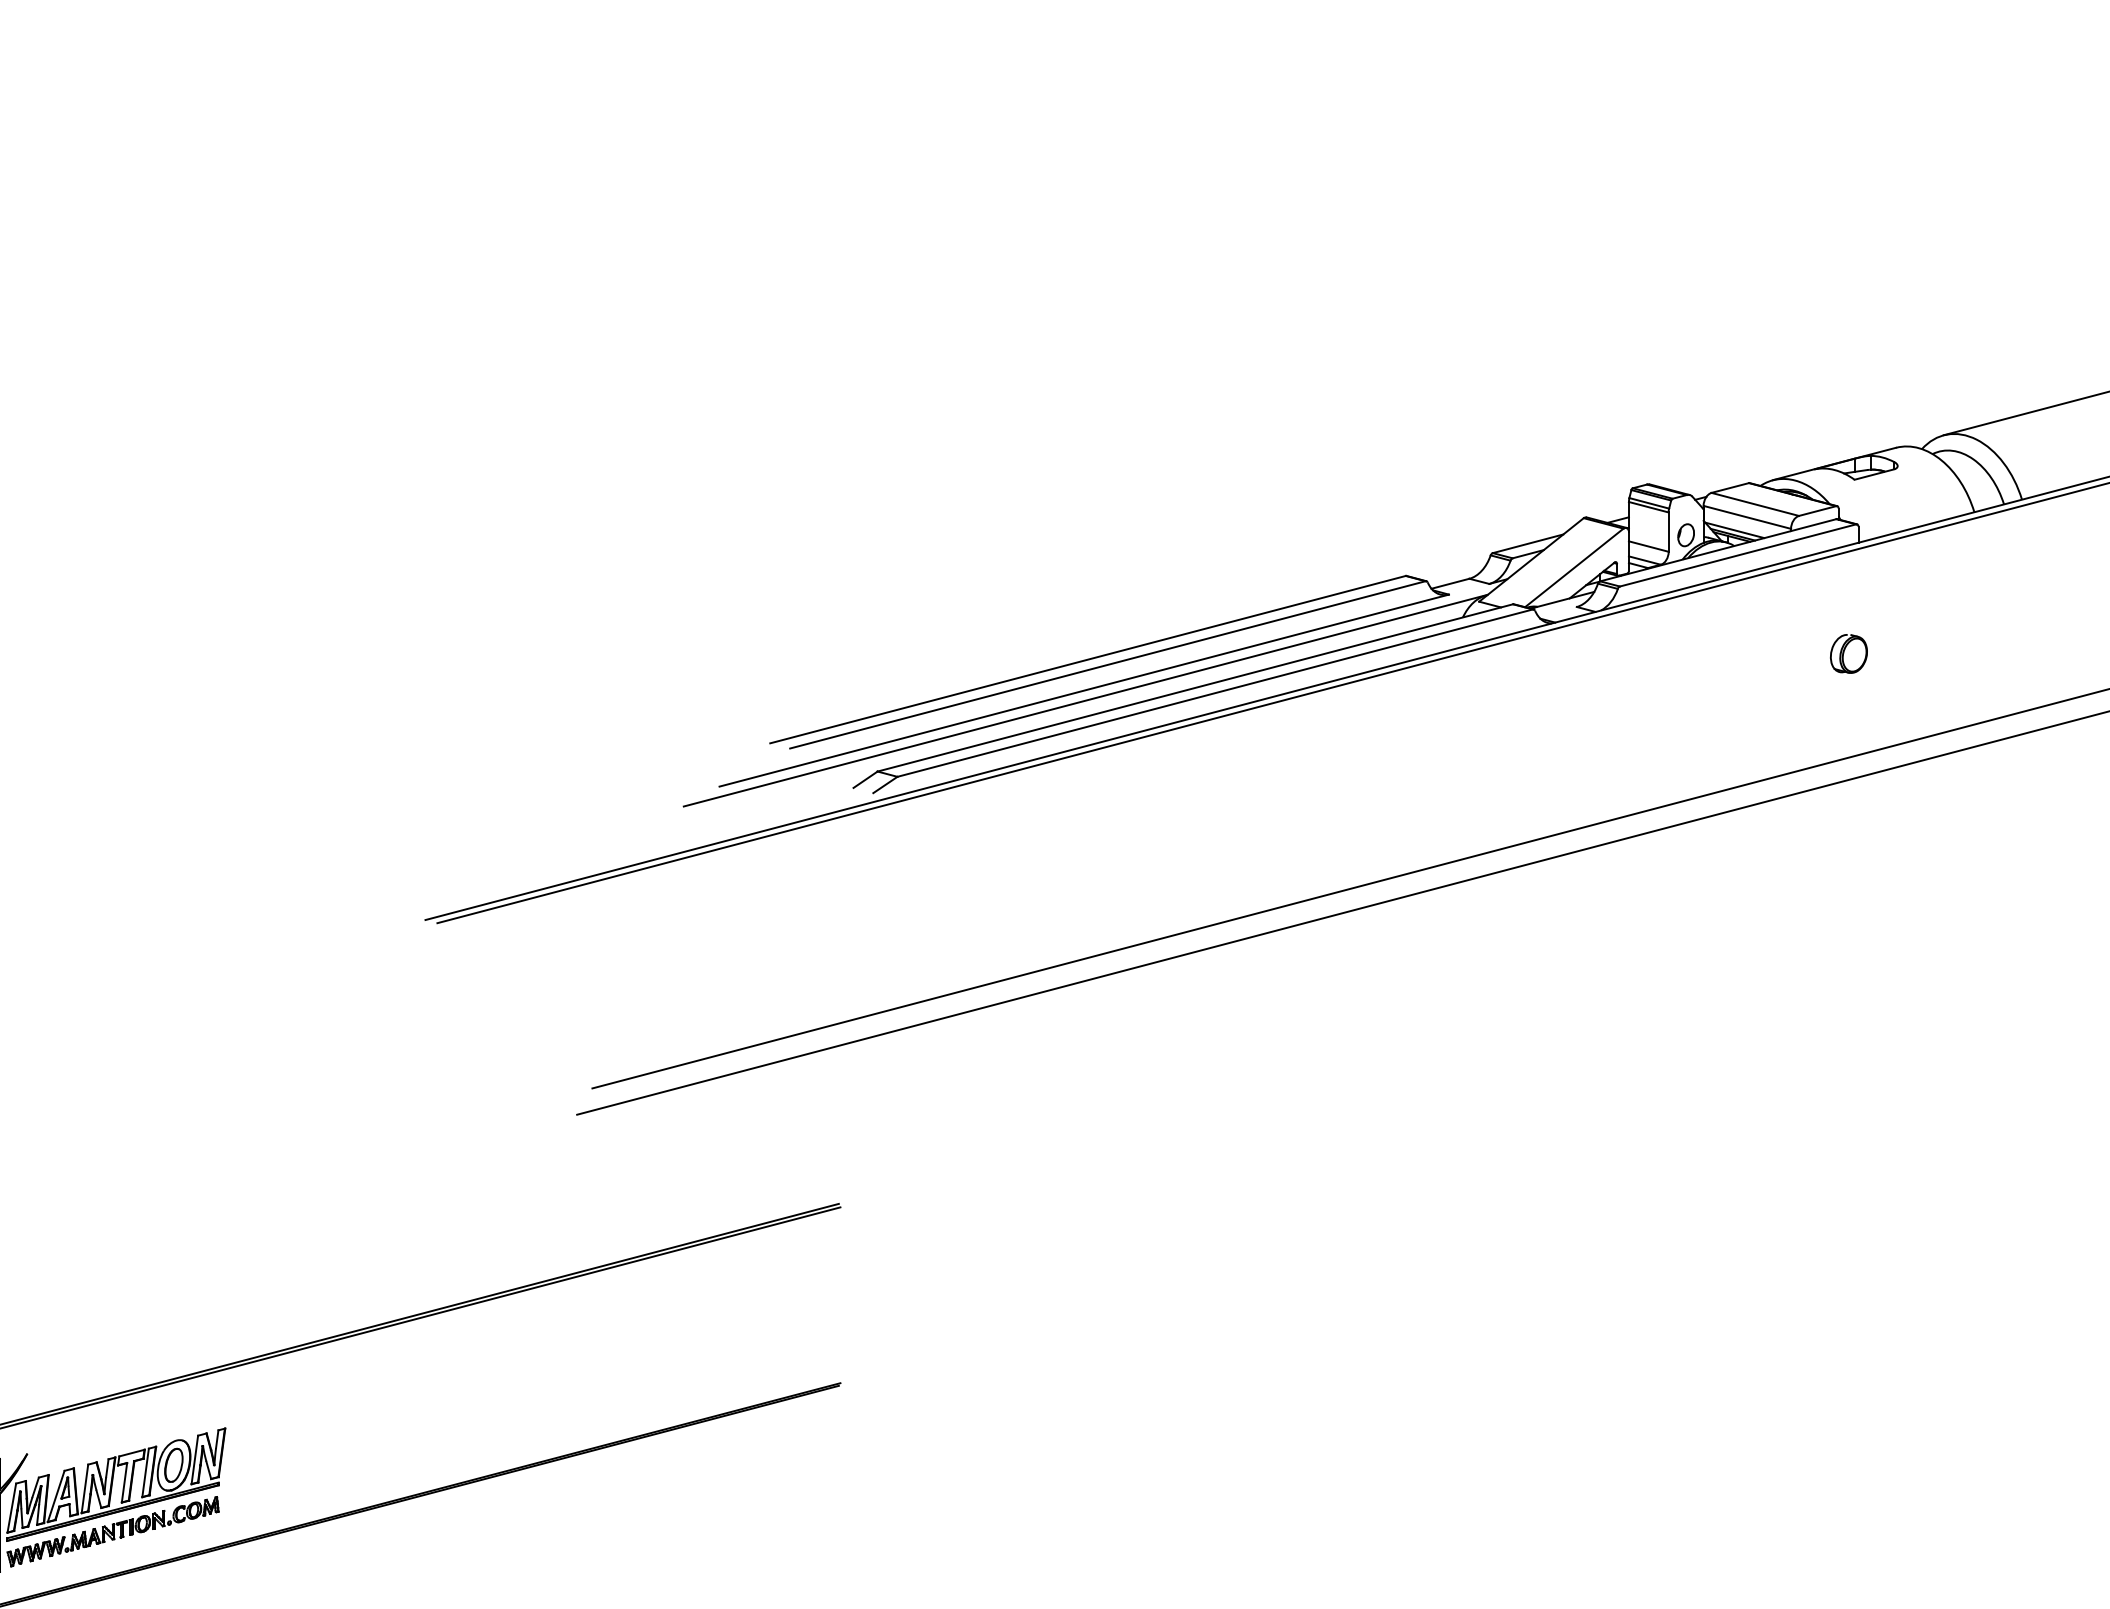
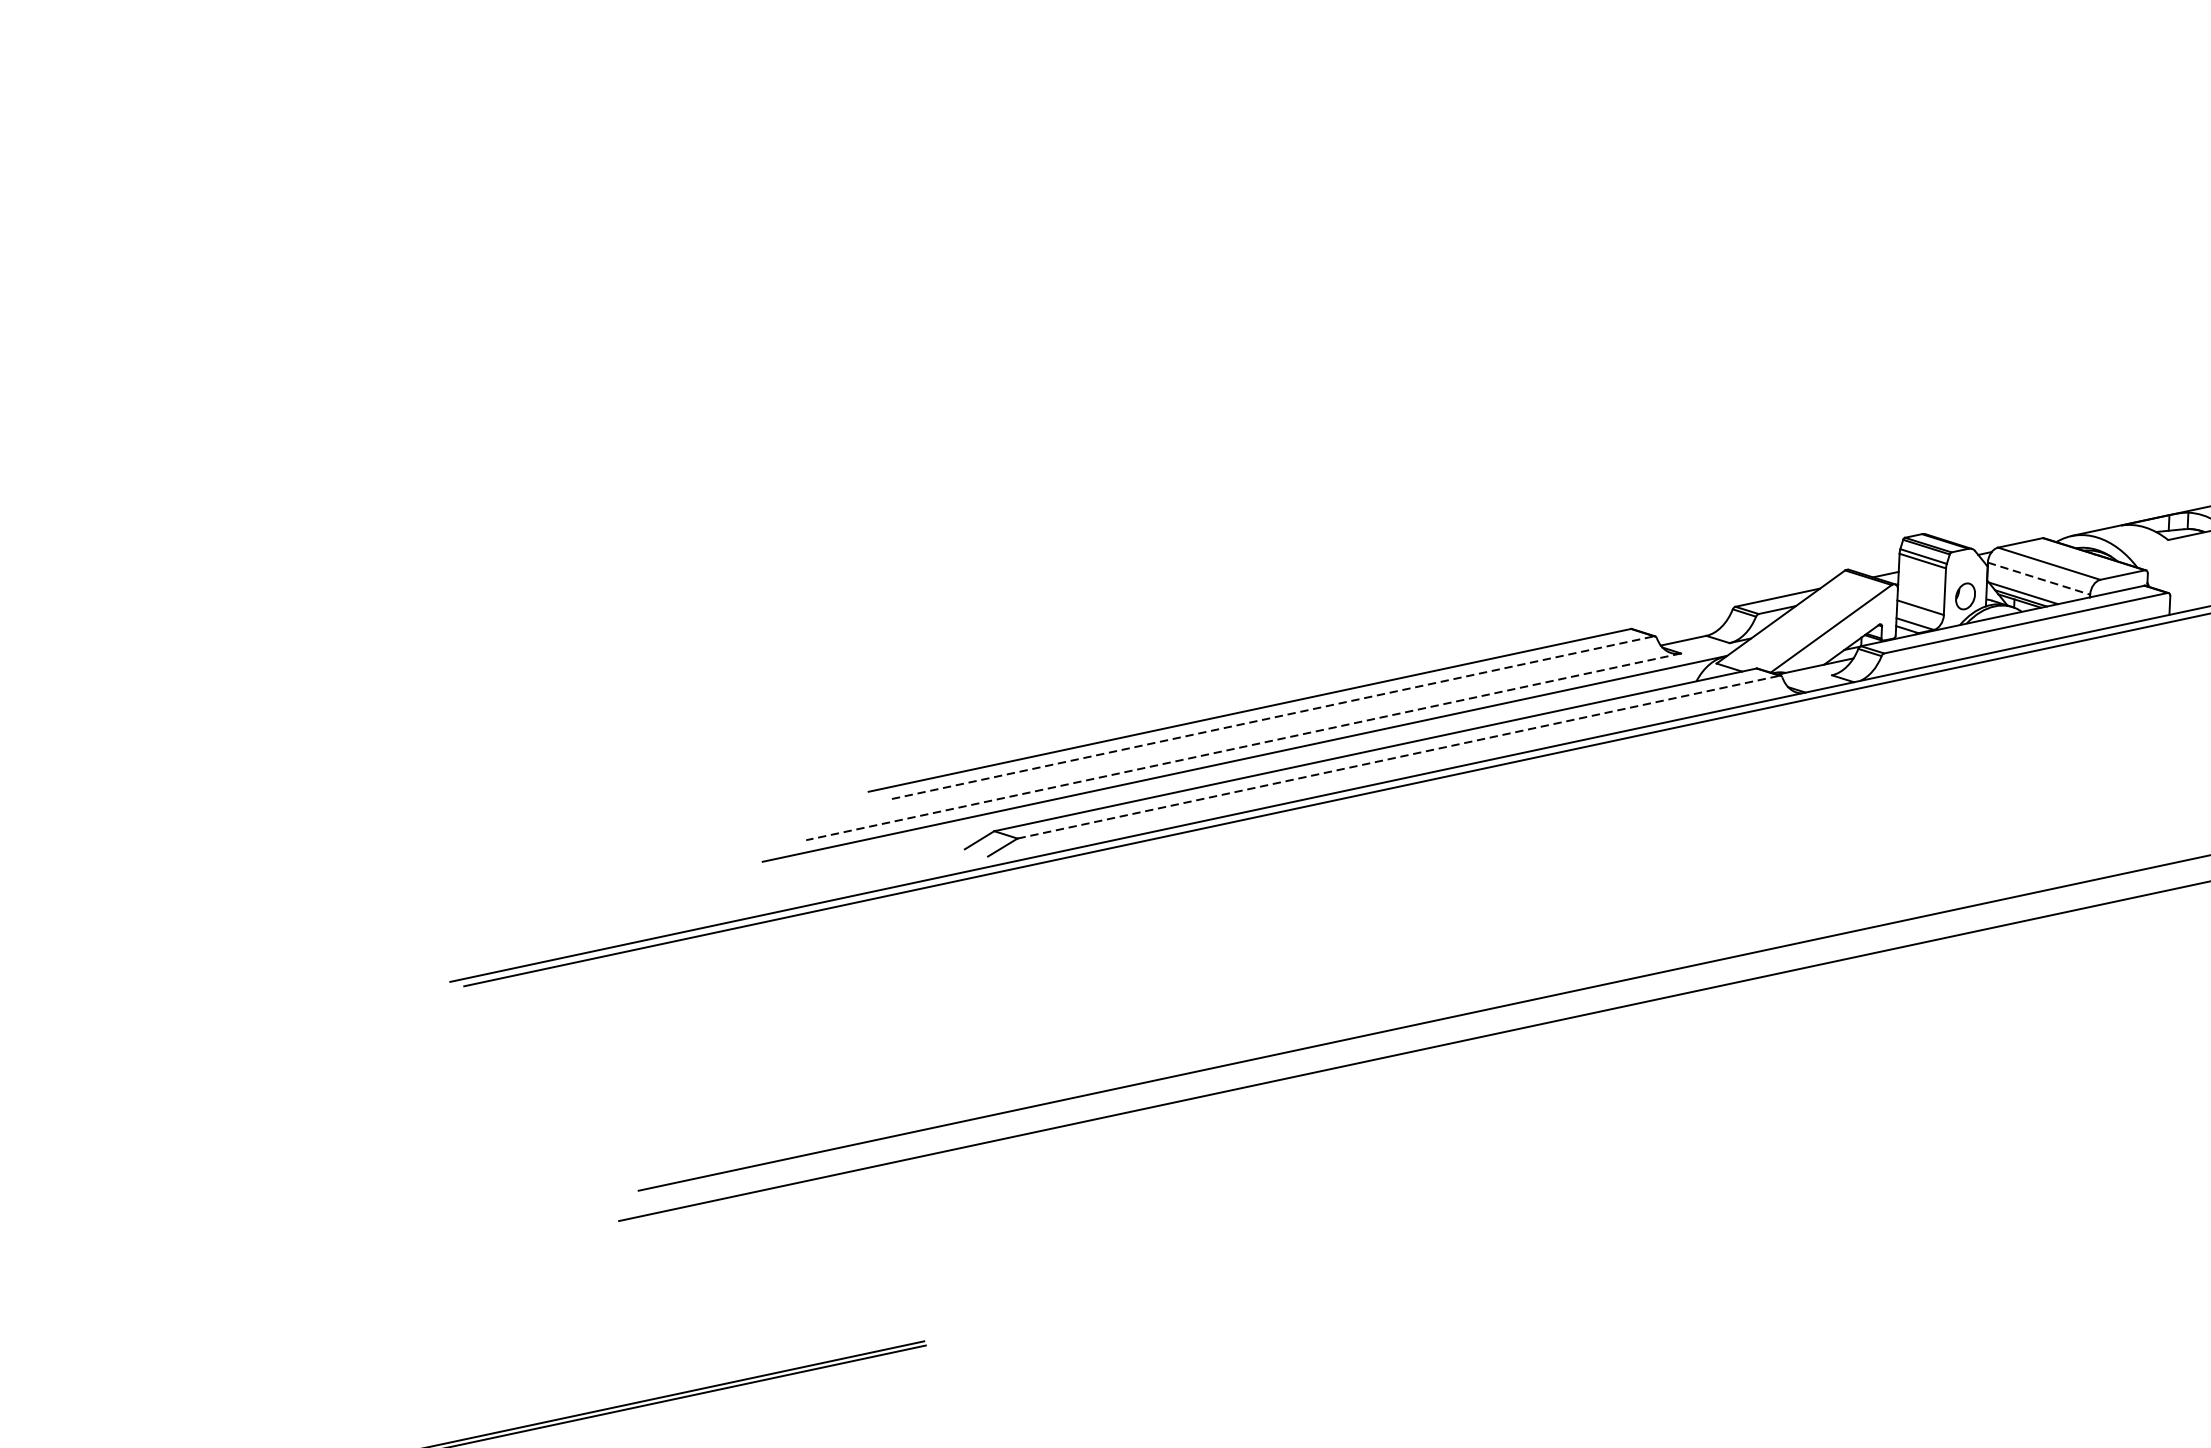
line: (1747, 517) -> (2039, 578), solid -> dashed
part: (1848, 653) -> (2151, 745), removed
line: (1107, 664) -> (1272, 717), solid -> dashed
line: (1083, 690) -> (1242, 746), solid -> dashed
line: (1215, 693) -> (1399, 757), solid -> dashed

